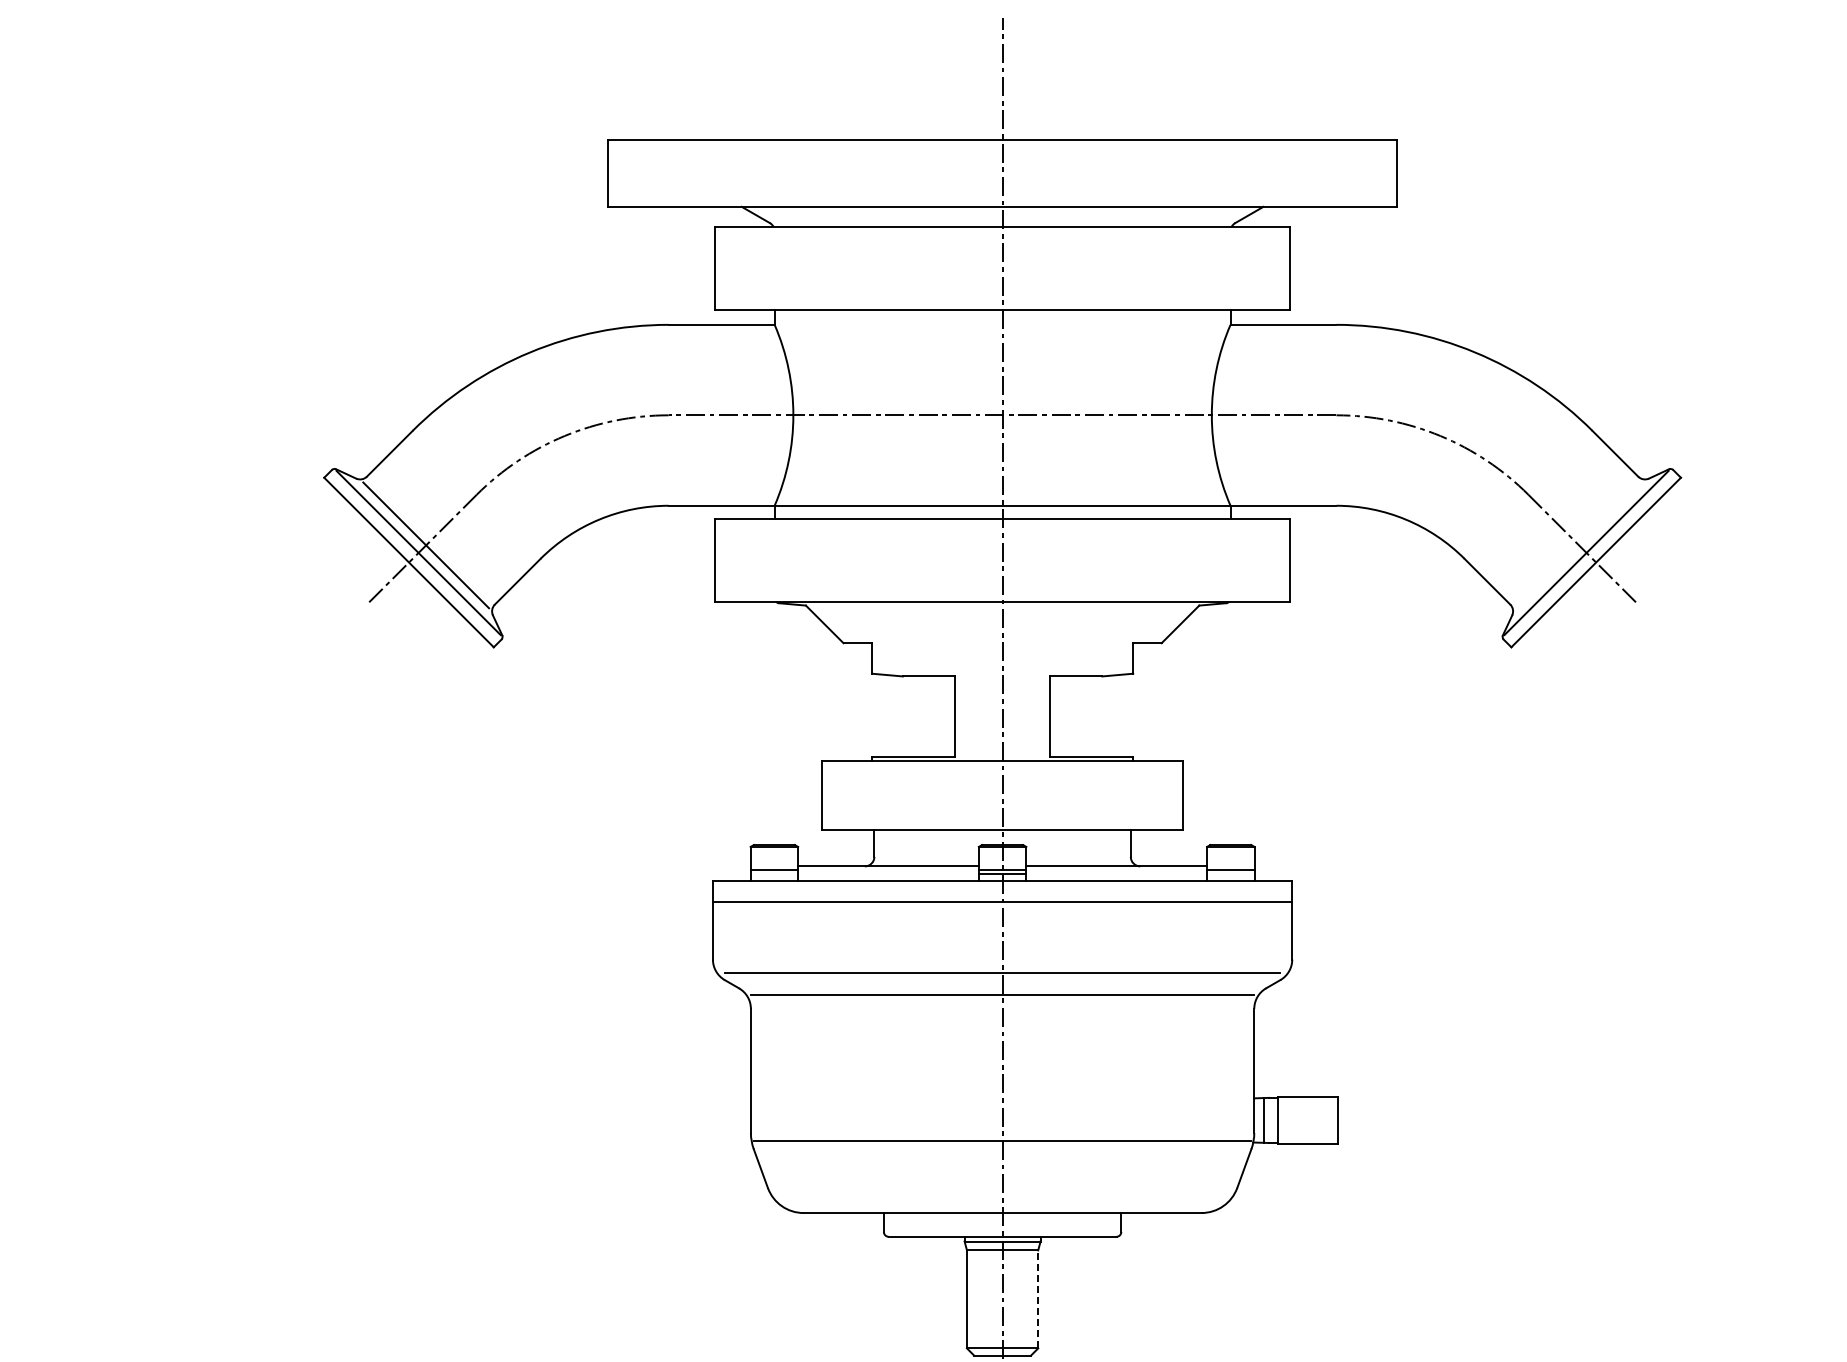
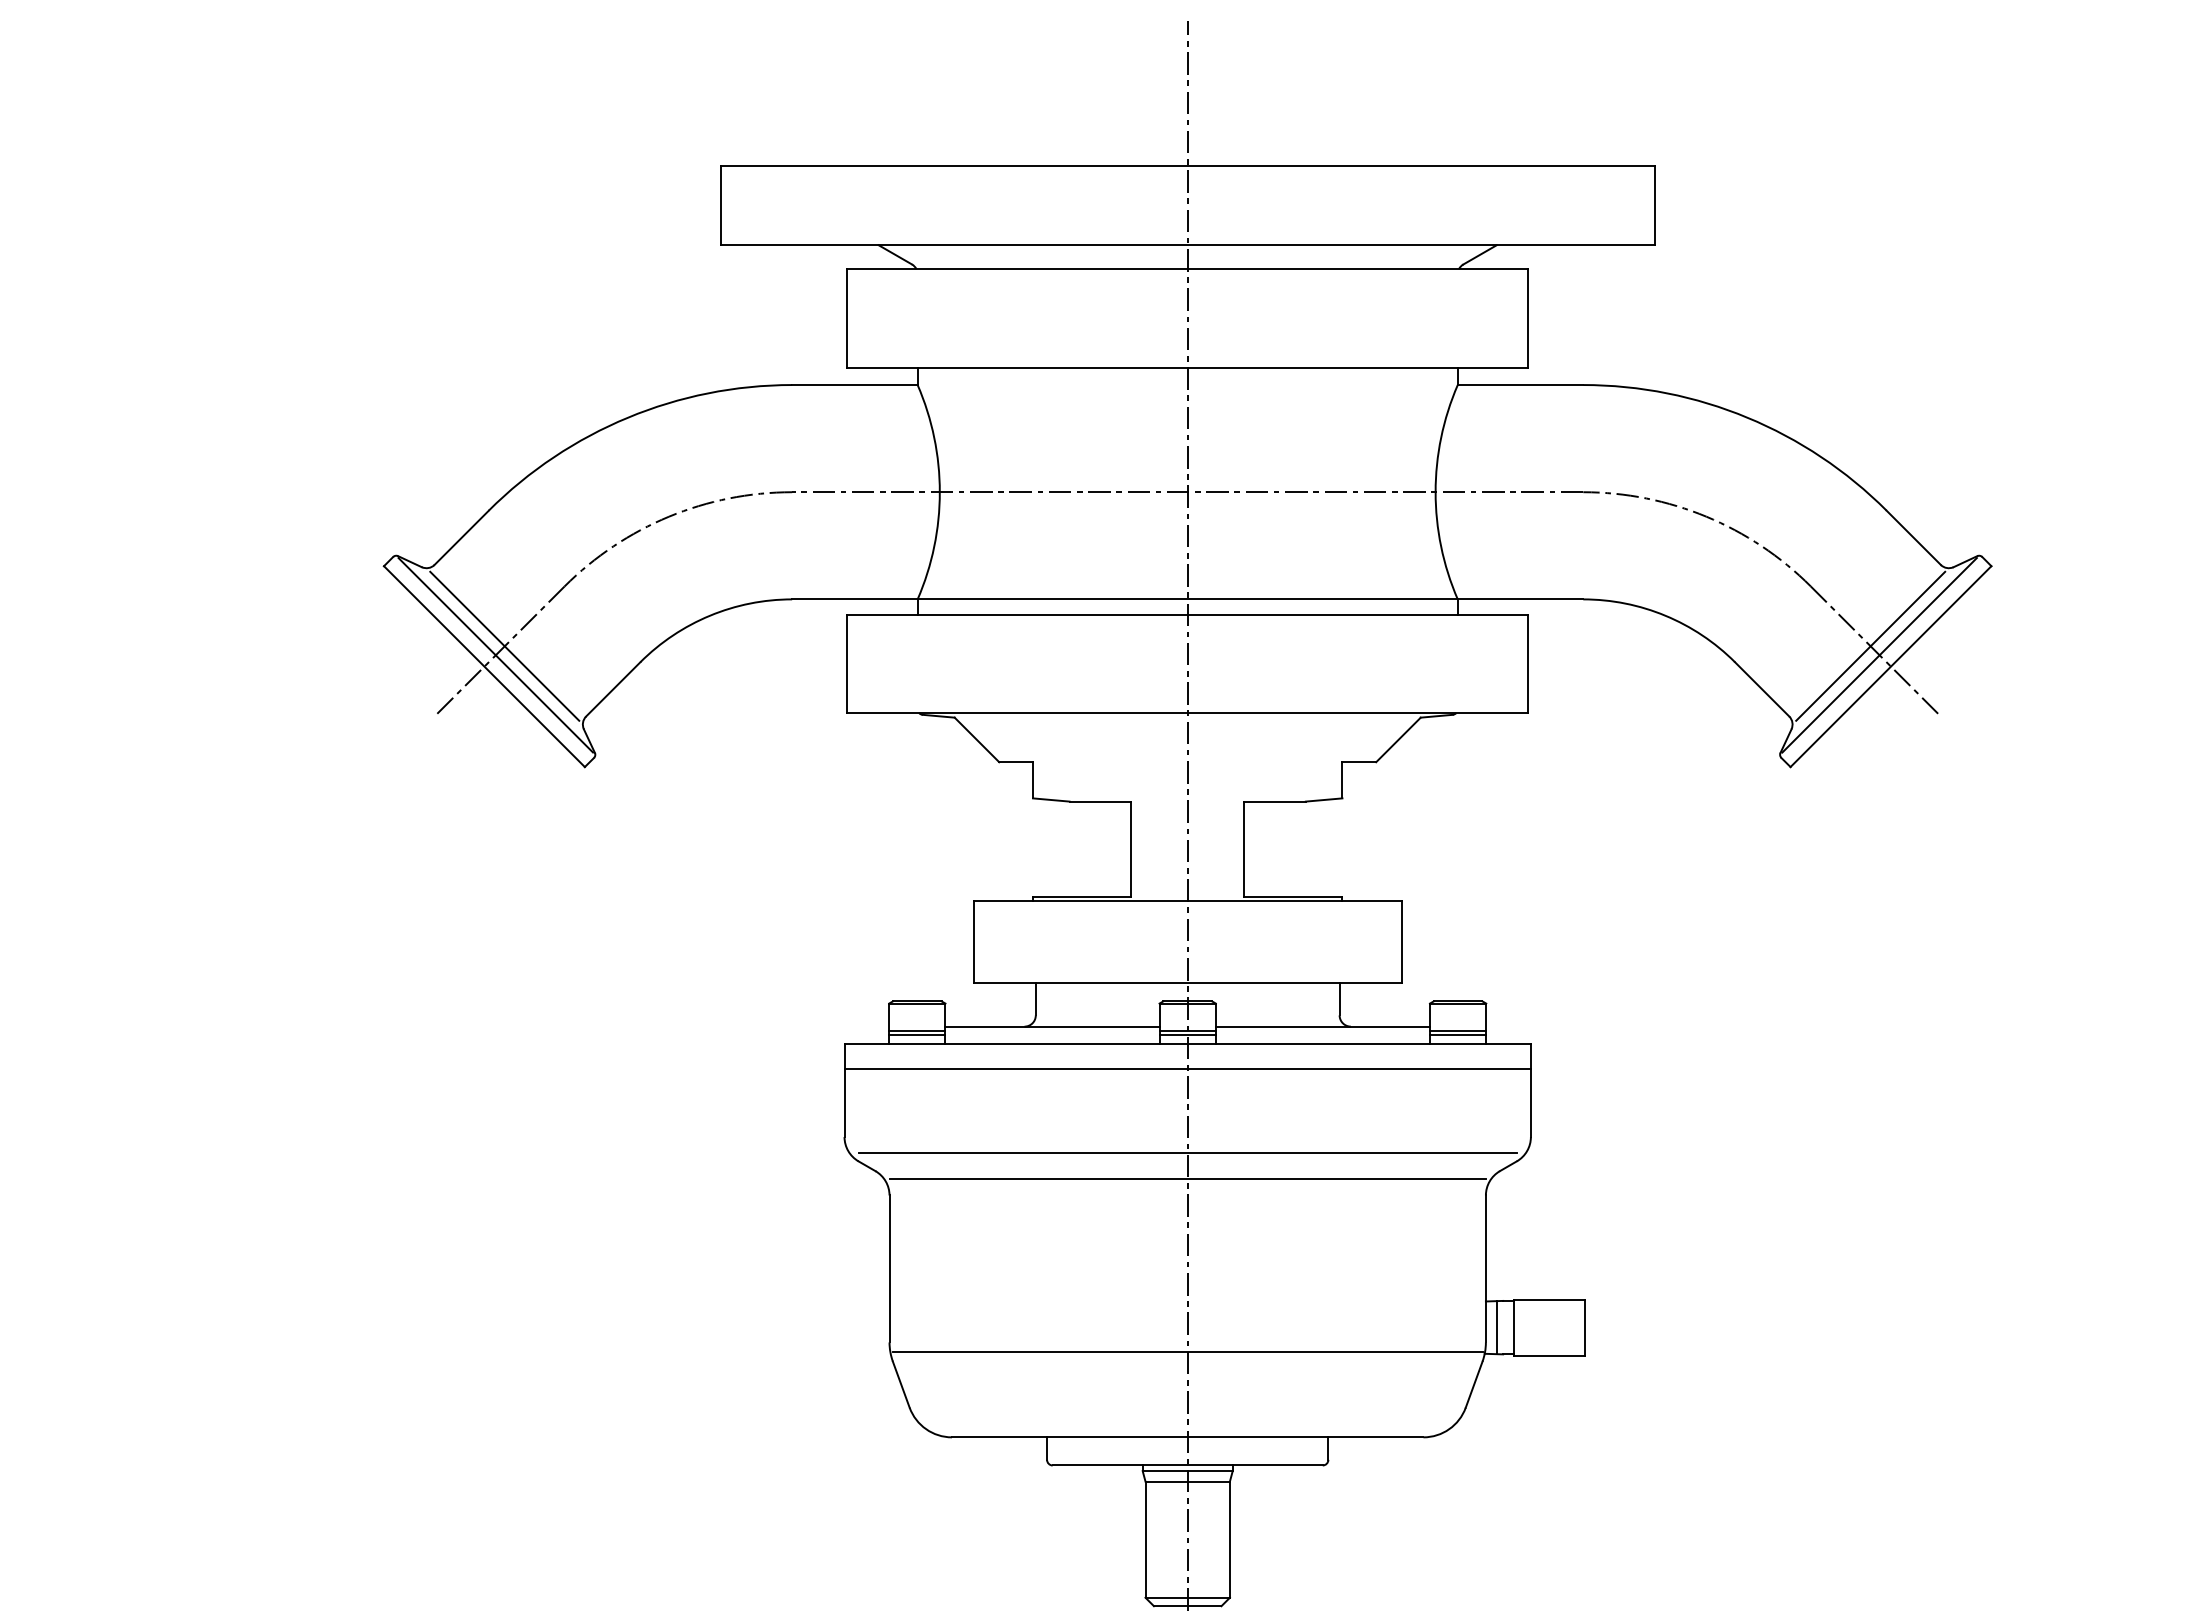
line: (1578, 545) -> (1870, 646), added
line: (774, 873) -> (917, 1035), added
line: (1230, 873) -> (1457, 1035), added
line: (1038, 1298) -> (1230, 1538), dashed -> solid

